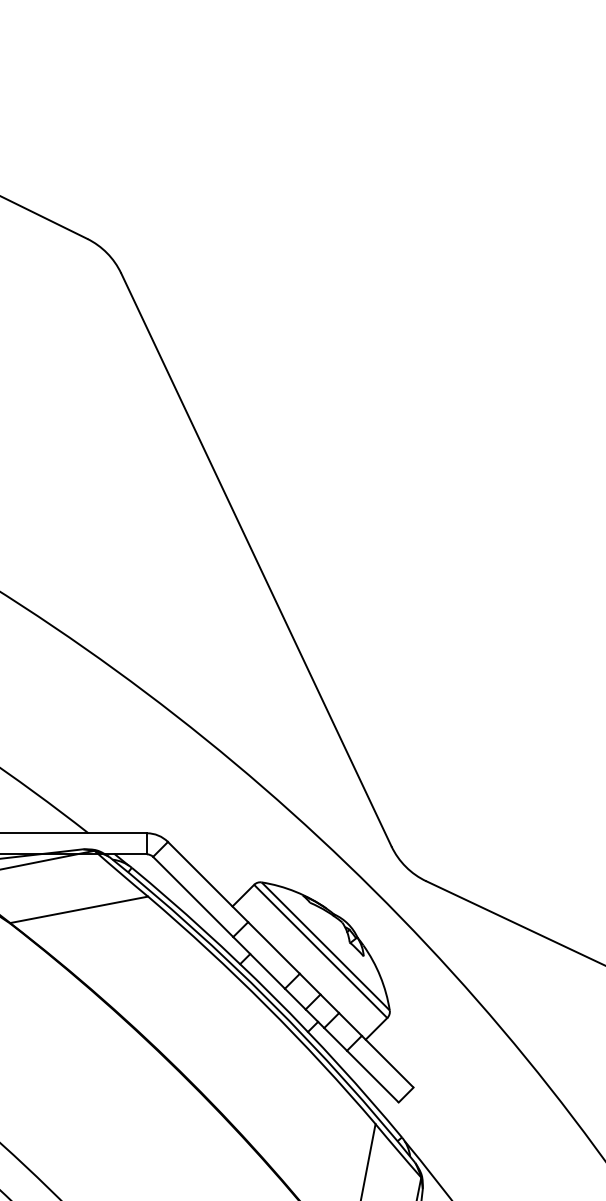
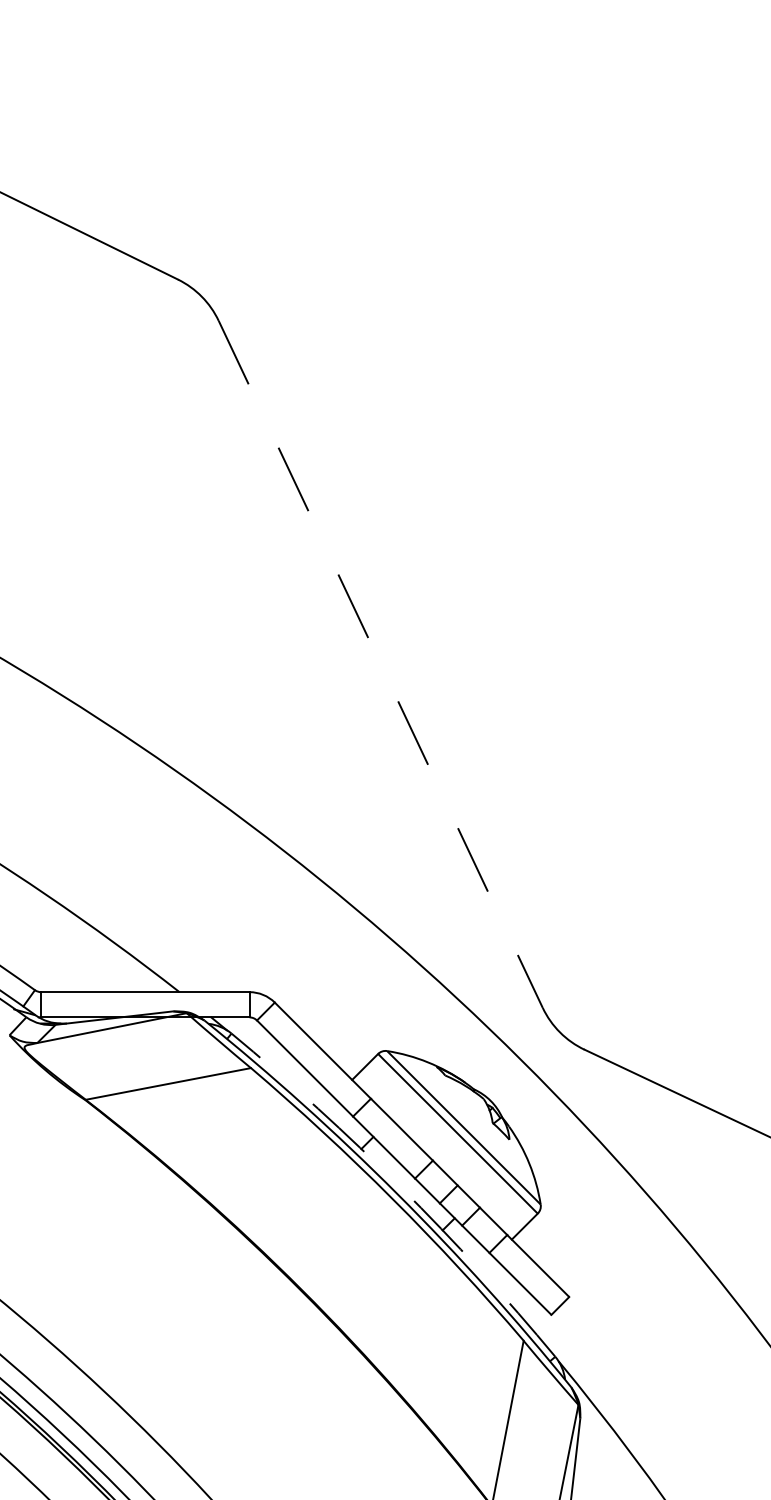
line: (256, 559) -> (380, 664), solid -> dashed
arc: (273, 996) -> (401, 1187), solid -> dashed

